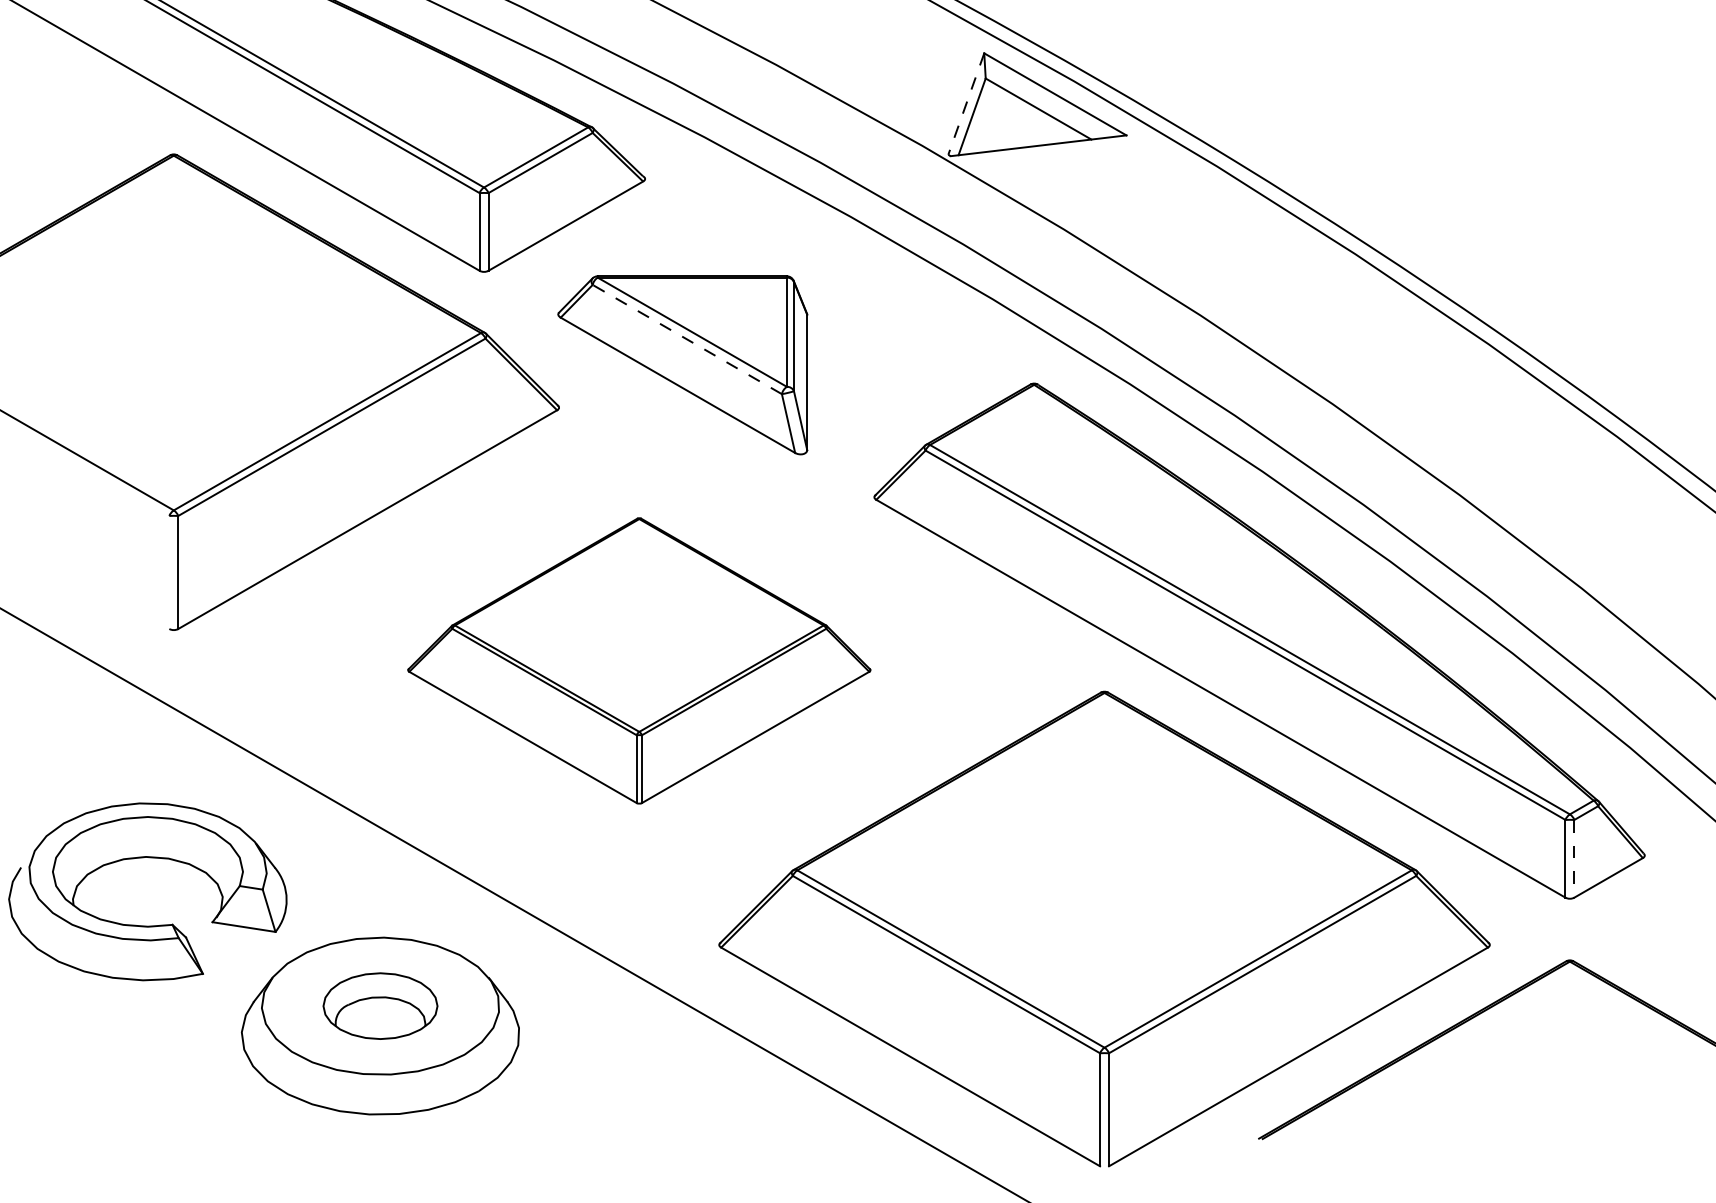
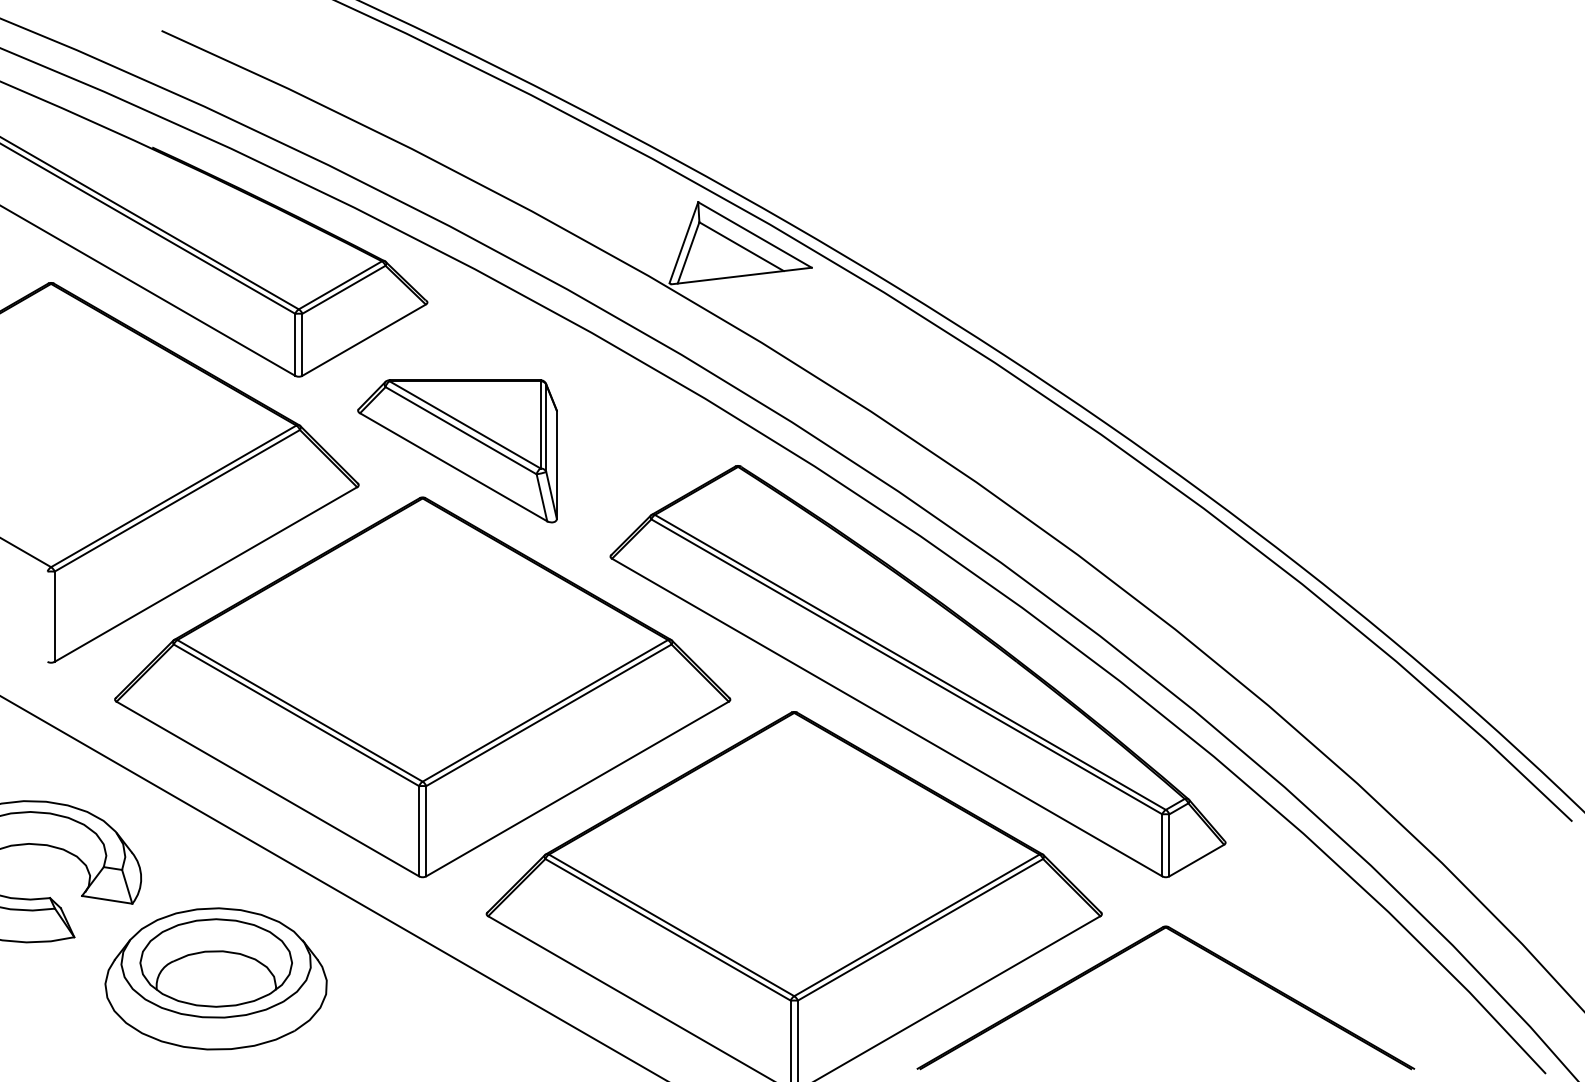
line: (965, 103) -> (683, 242), dashed -> solid
line: (686, 339) -> (460, 430), dashed -> solid
part: (638, 661) -> (422, 687), size x1.67
line: (1574, 858) -> (1169, 845), dashed -> solid
part: (379, 1005) -> (215, 962), size x1.67

